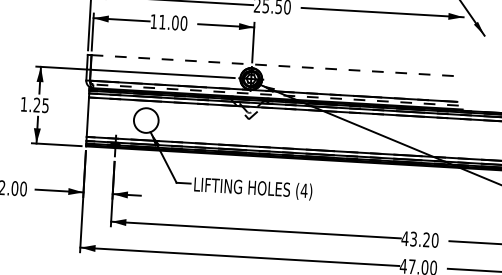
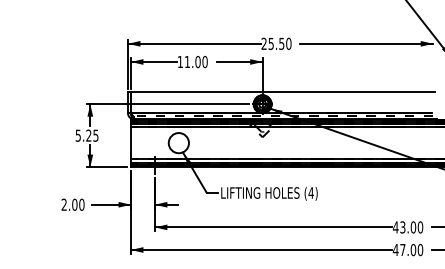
line: (276, 66) -> (282, 92), dashed -> solid
text: (23, 104) -> (77, 135), 1.25 -> 5.25
text: (426, 240) -> (413, 227), 43.20 -> 43.00

